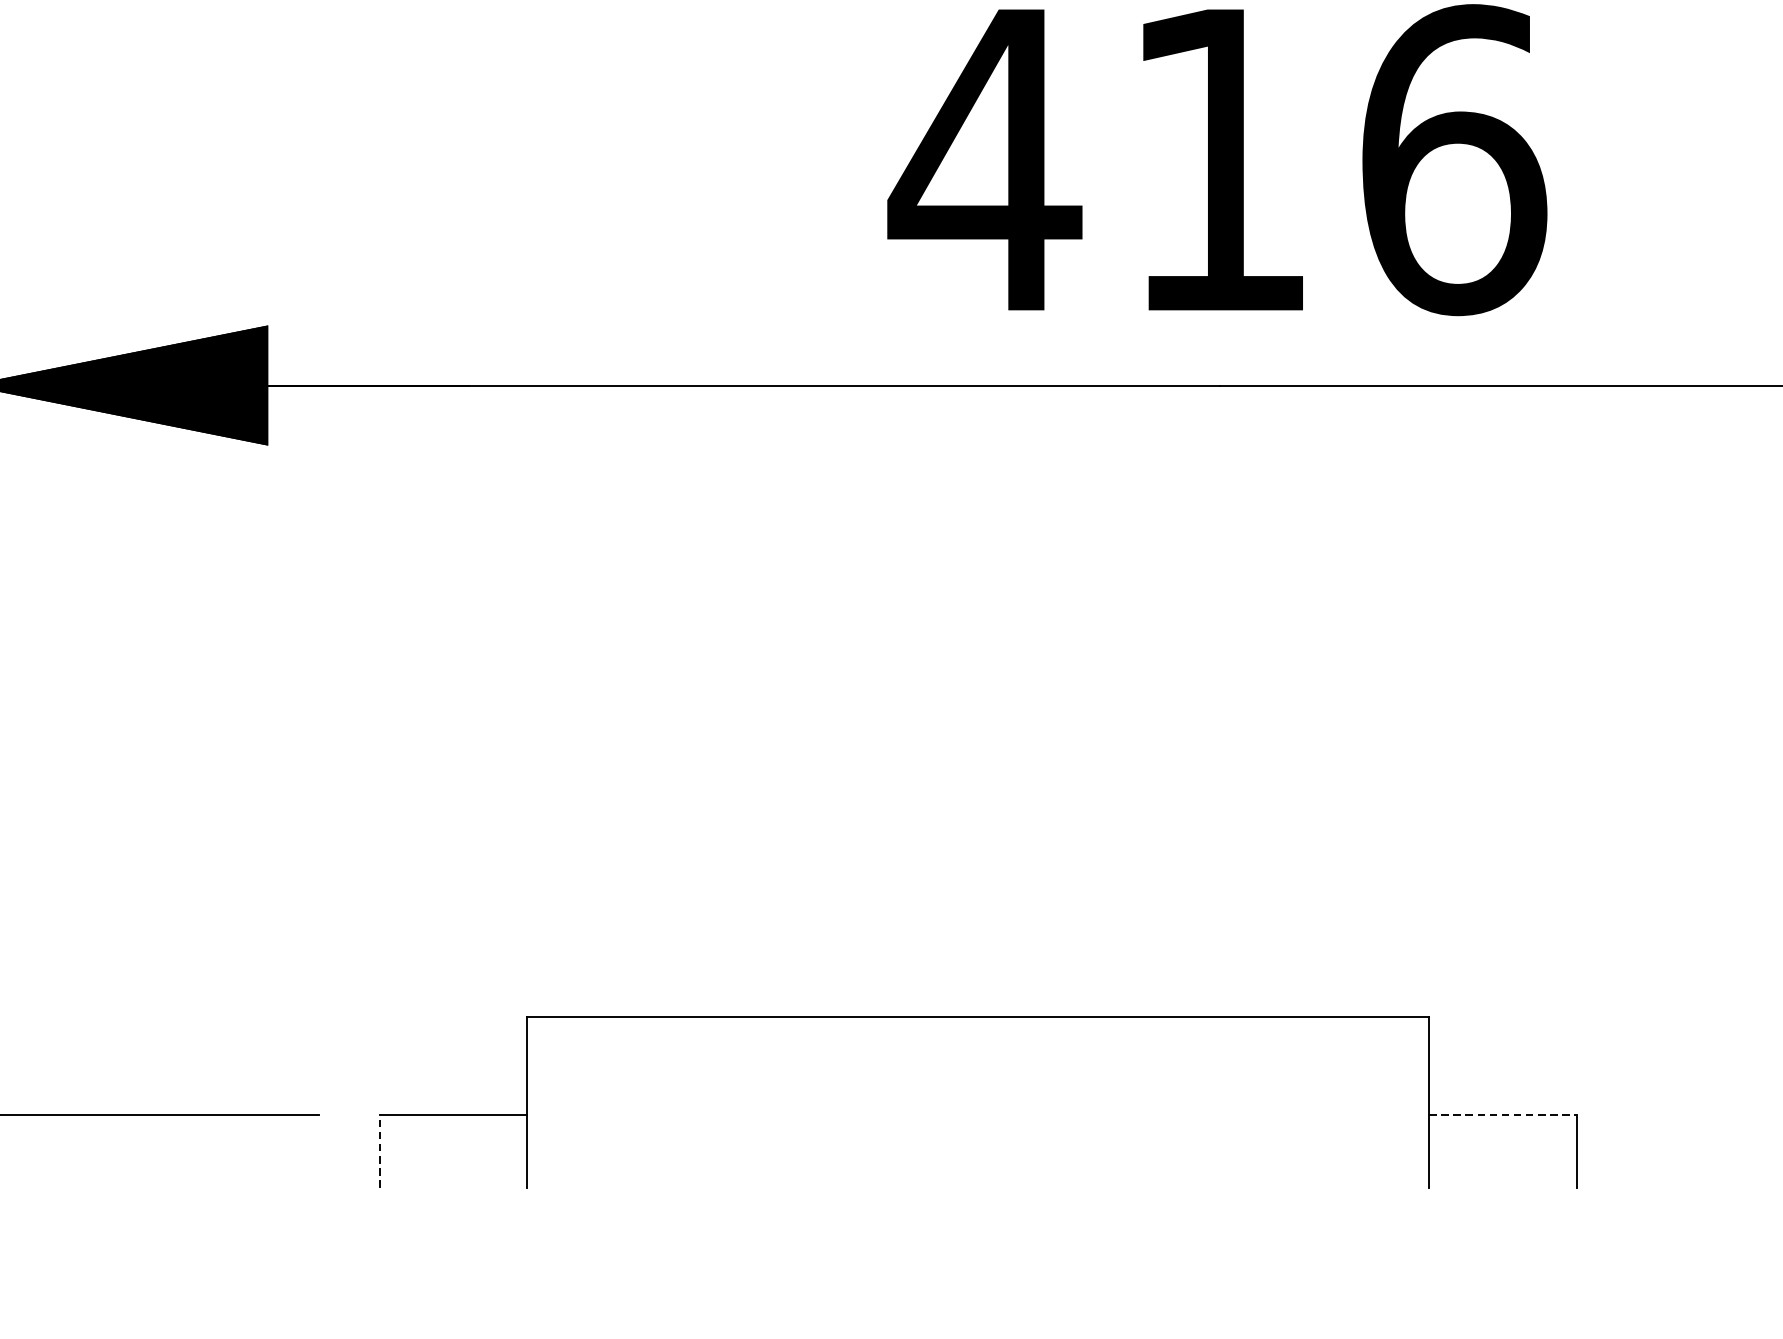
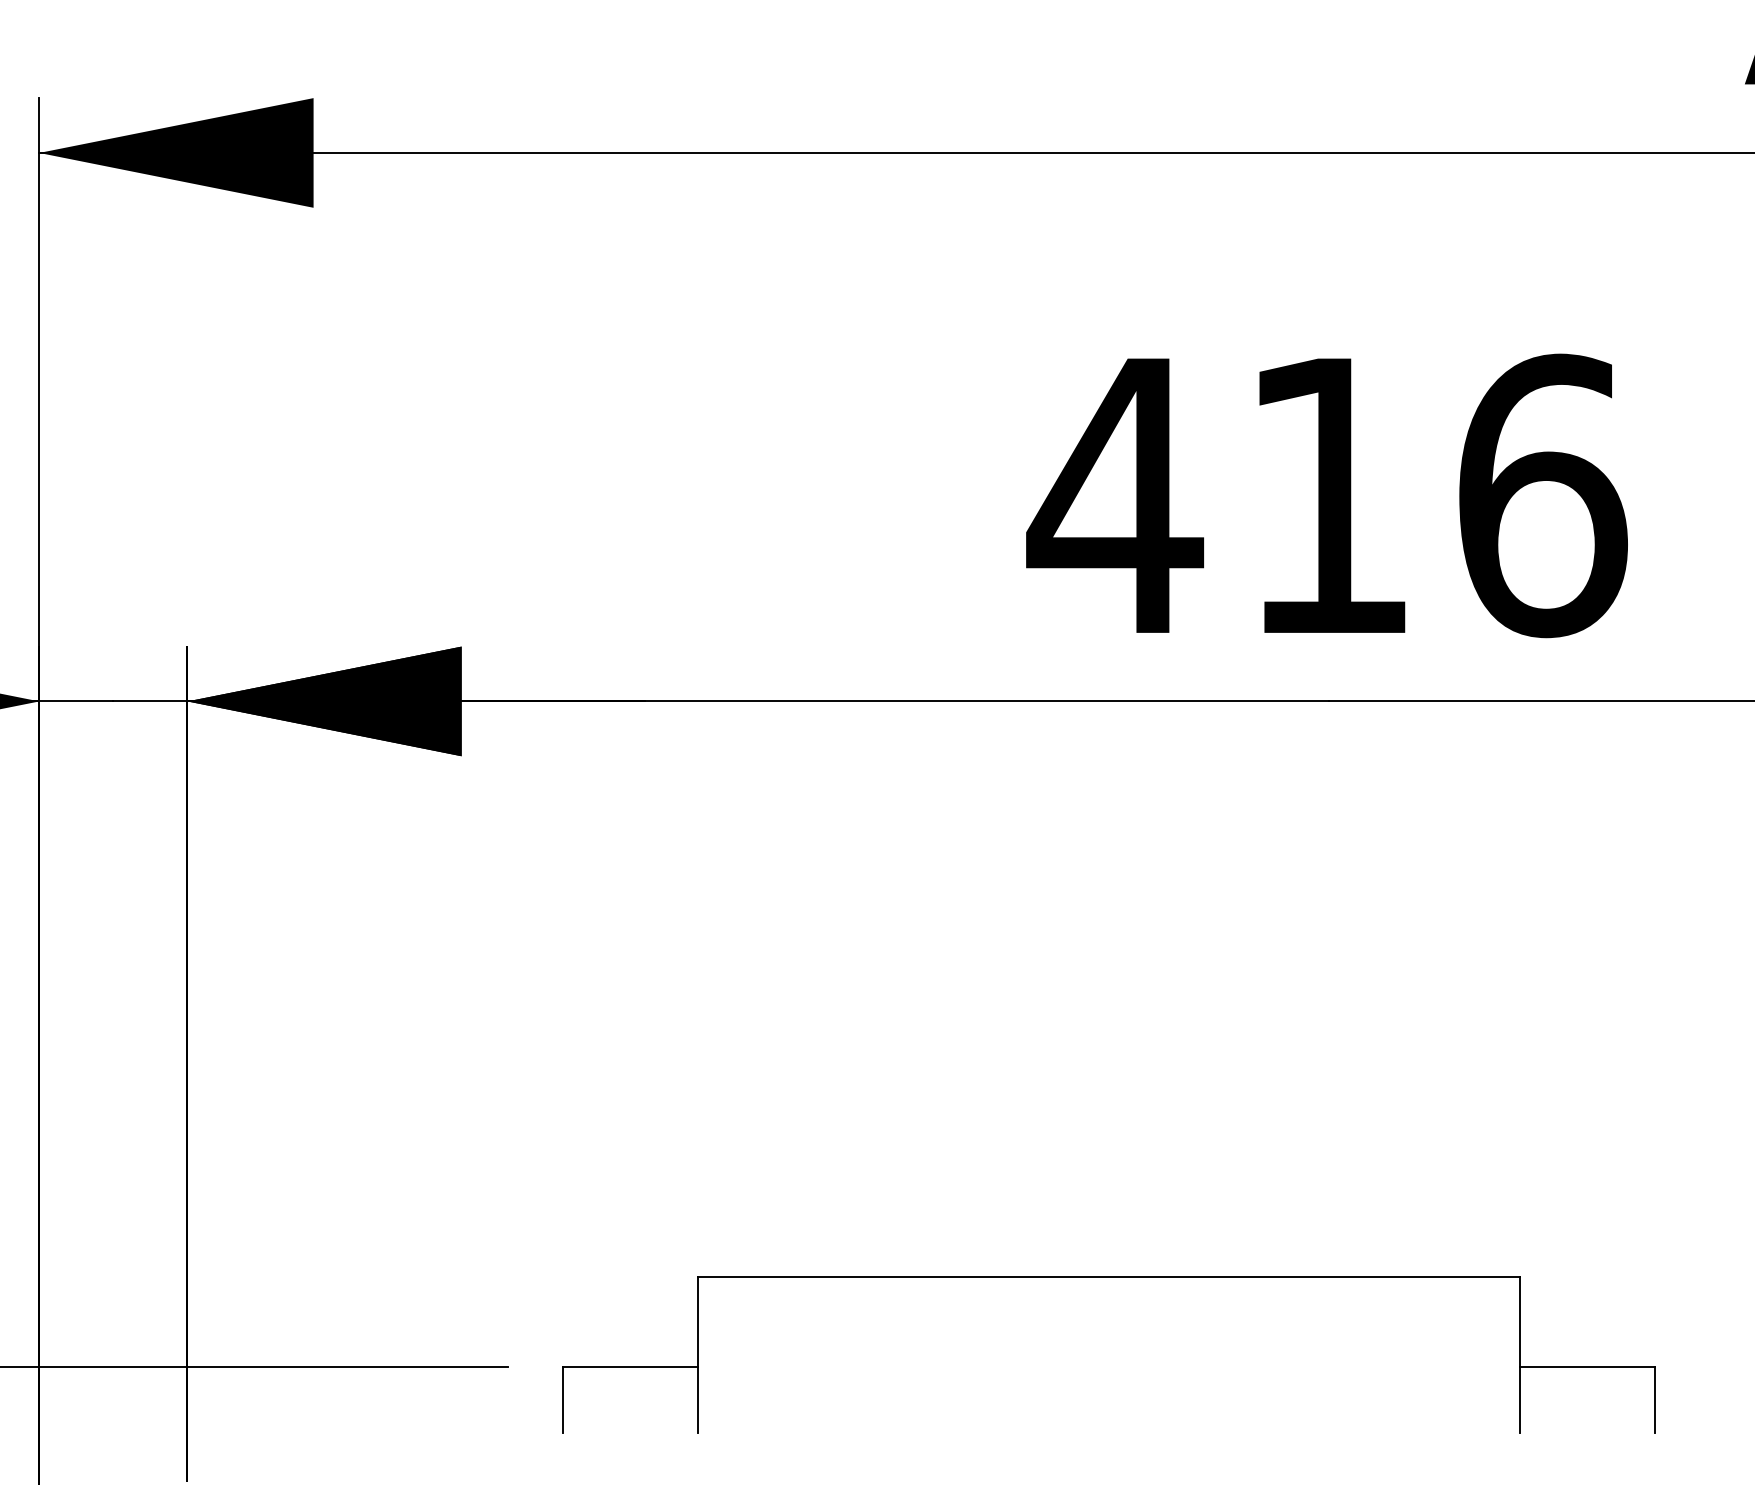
line: (1503, 1114) -> (1587, 1366), dashed -> solid
line: (379, 1151) -> (563, 1399), dashed -> solid

